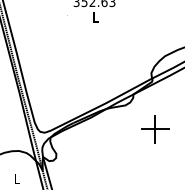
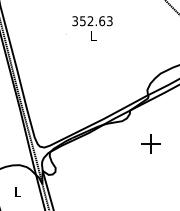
part: (154, 128) -> (150, 143), size x0.7

